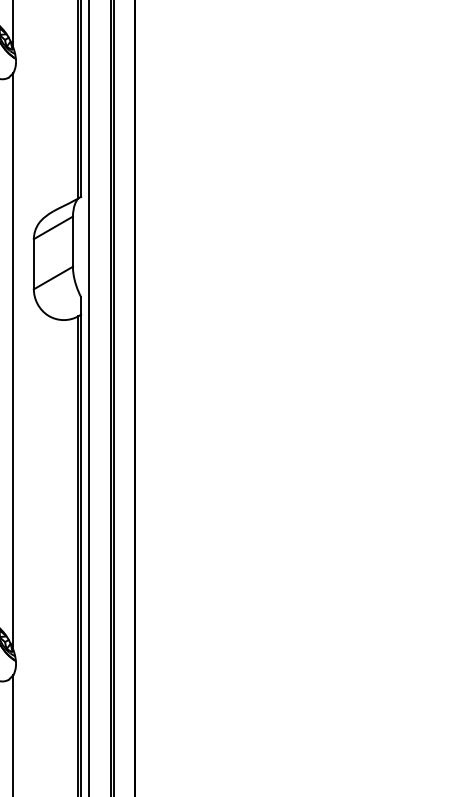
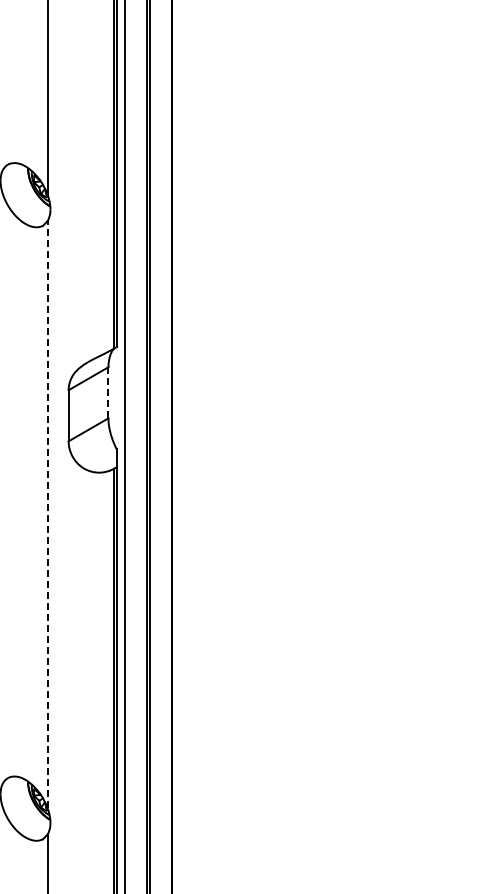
line: (72, 241) -> (108, 392), solid -> dashed
line: (13, 361) -> (47, 514), solid -> dashed

